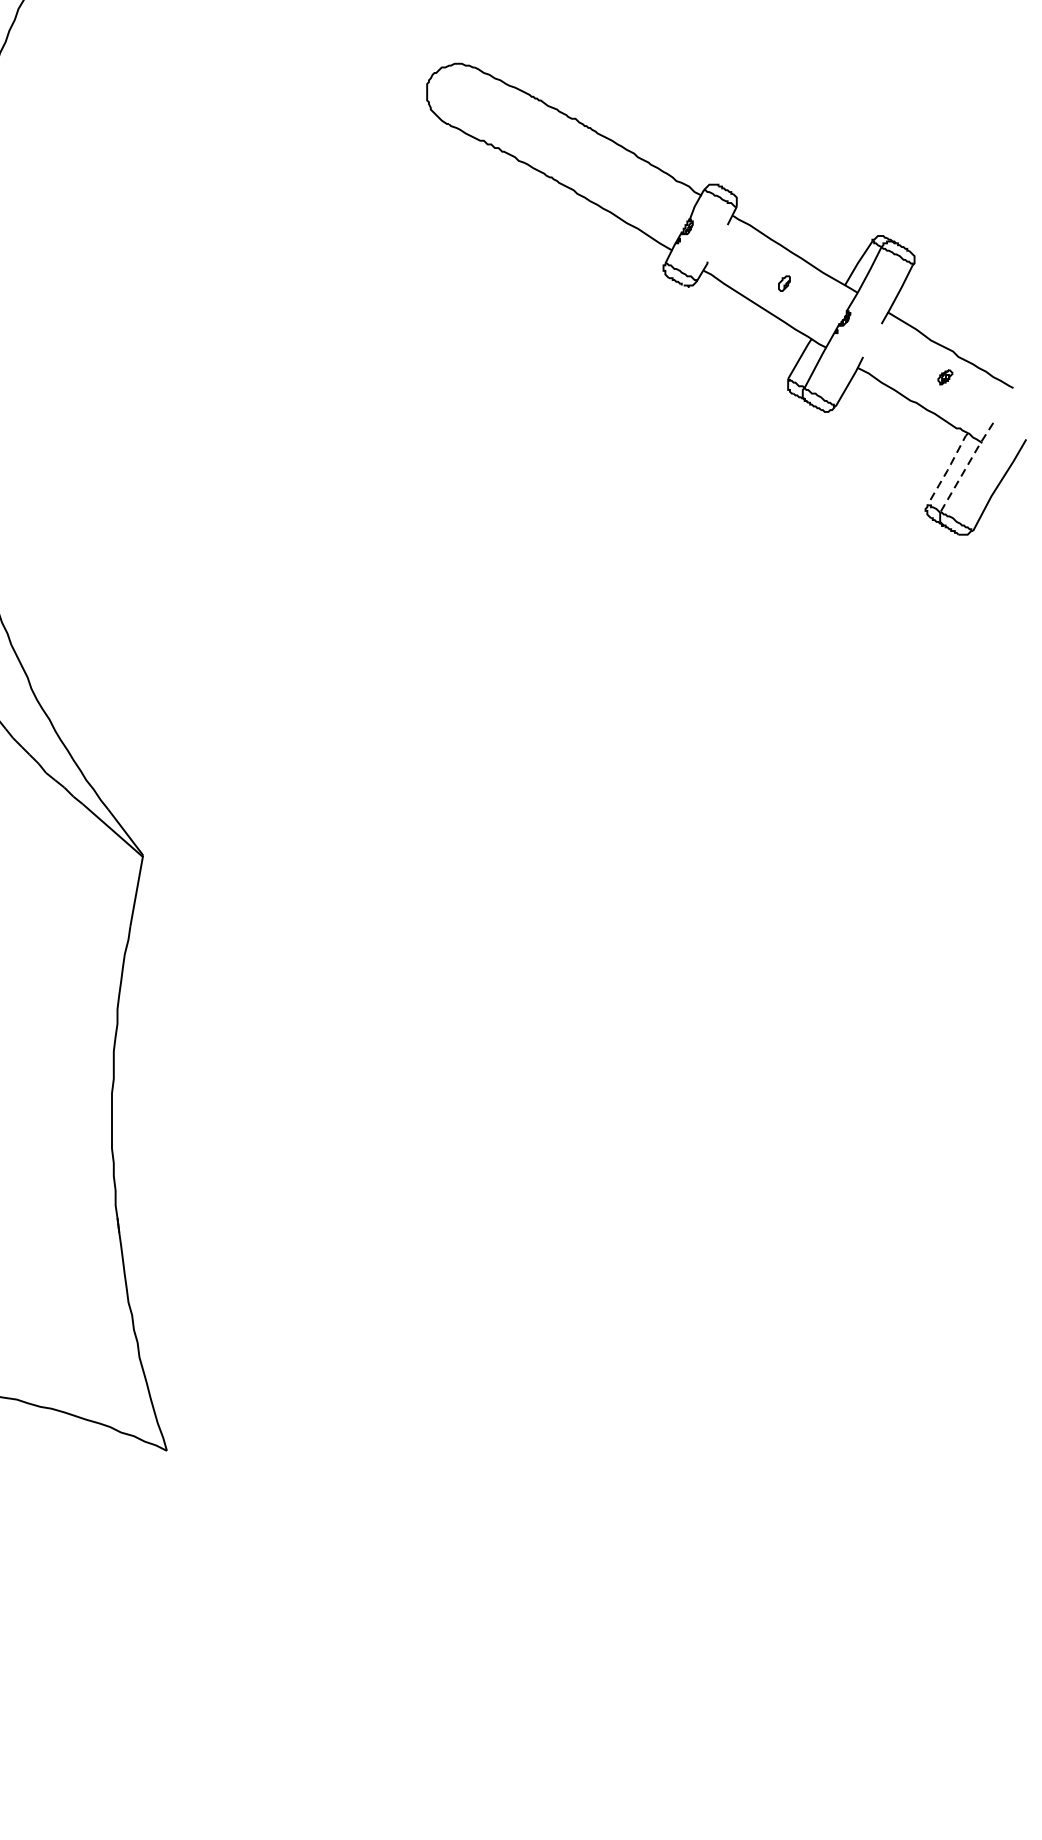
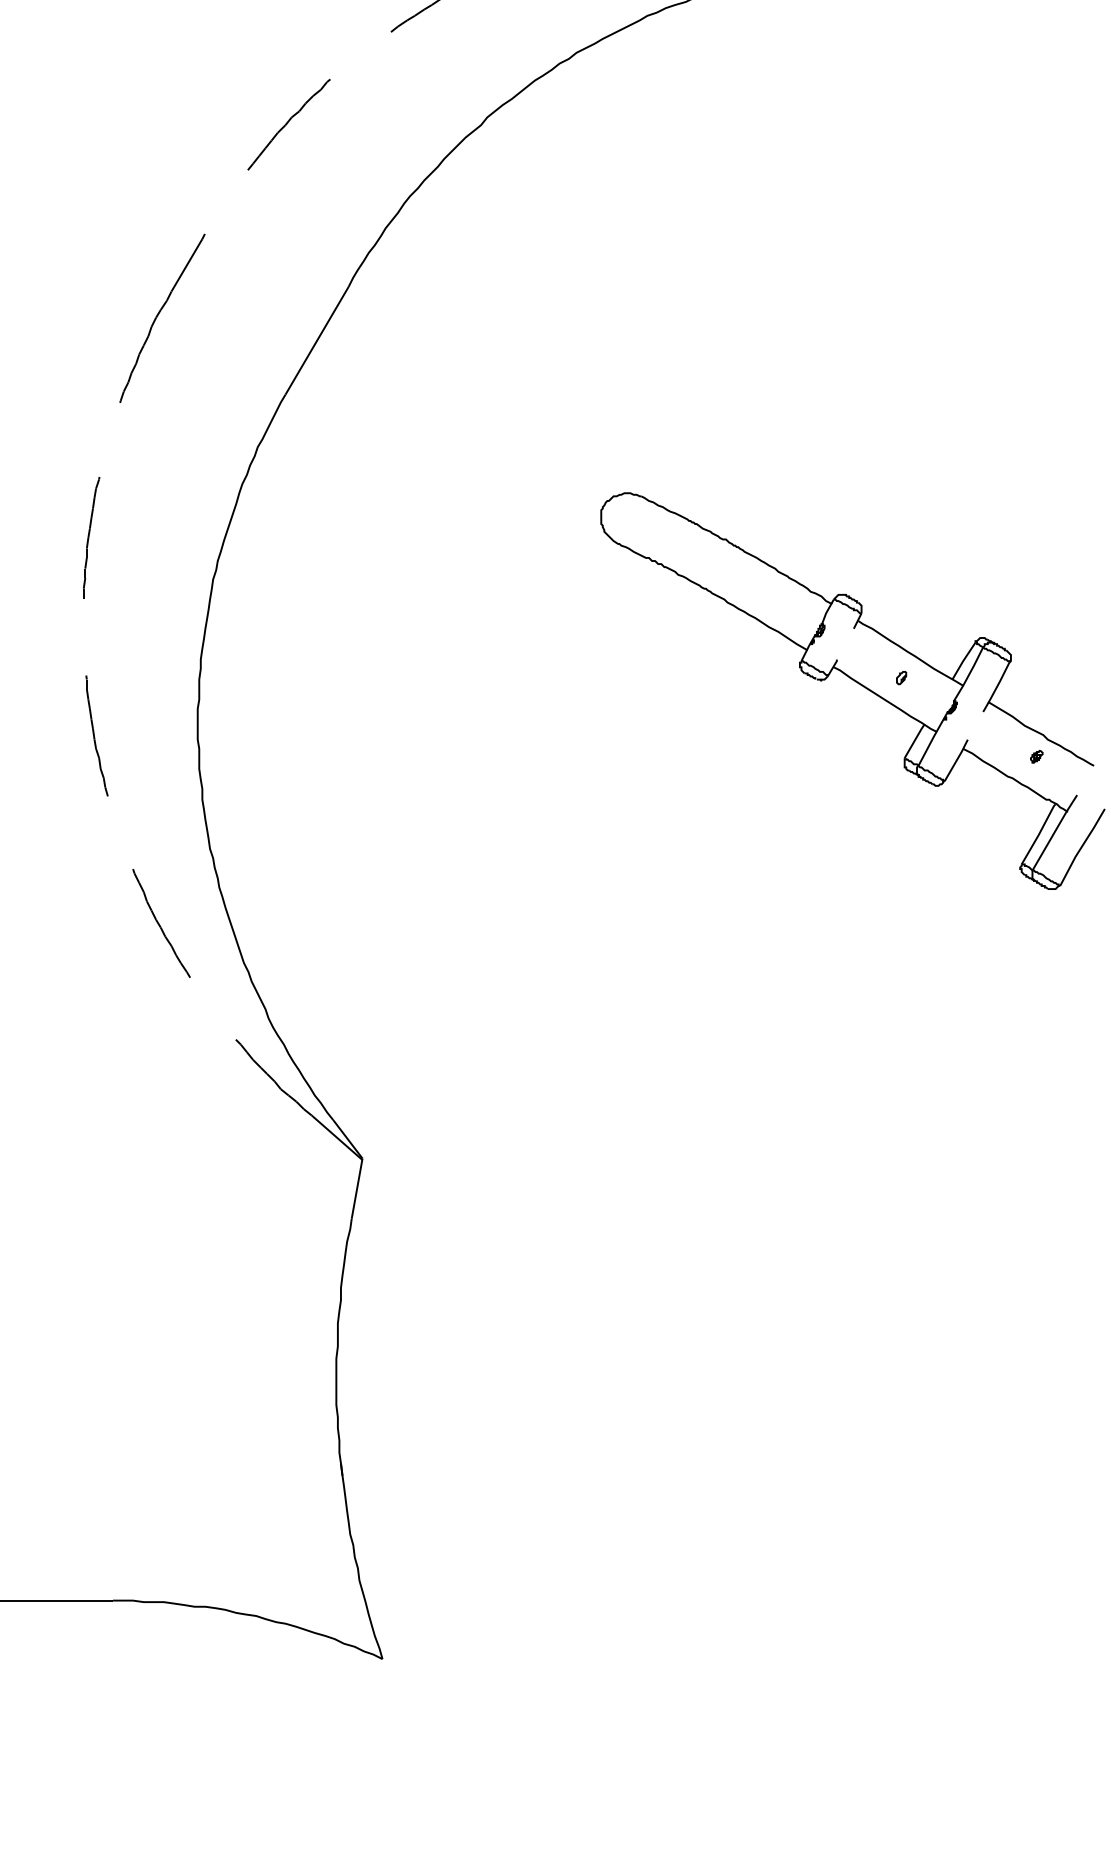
line: (966, 467) -> (1054, 832), dashed -> solid
line: (948, 469) -> (1039, 834), dashed -> solid

